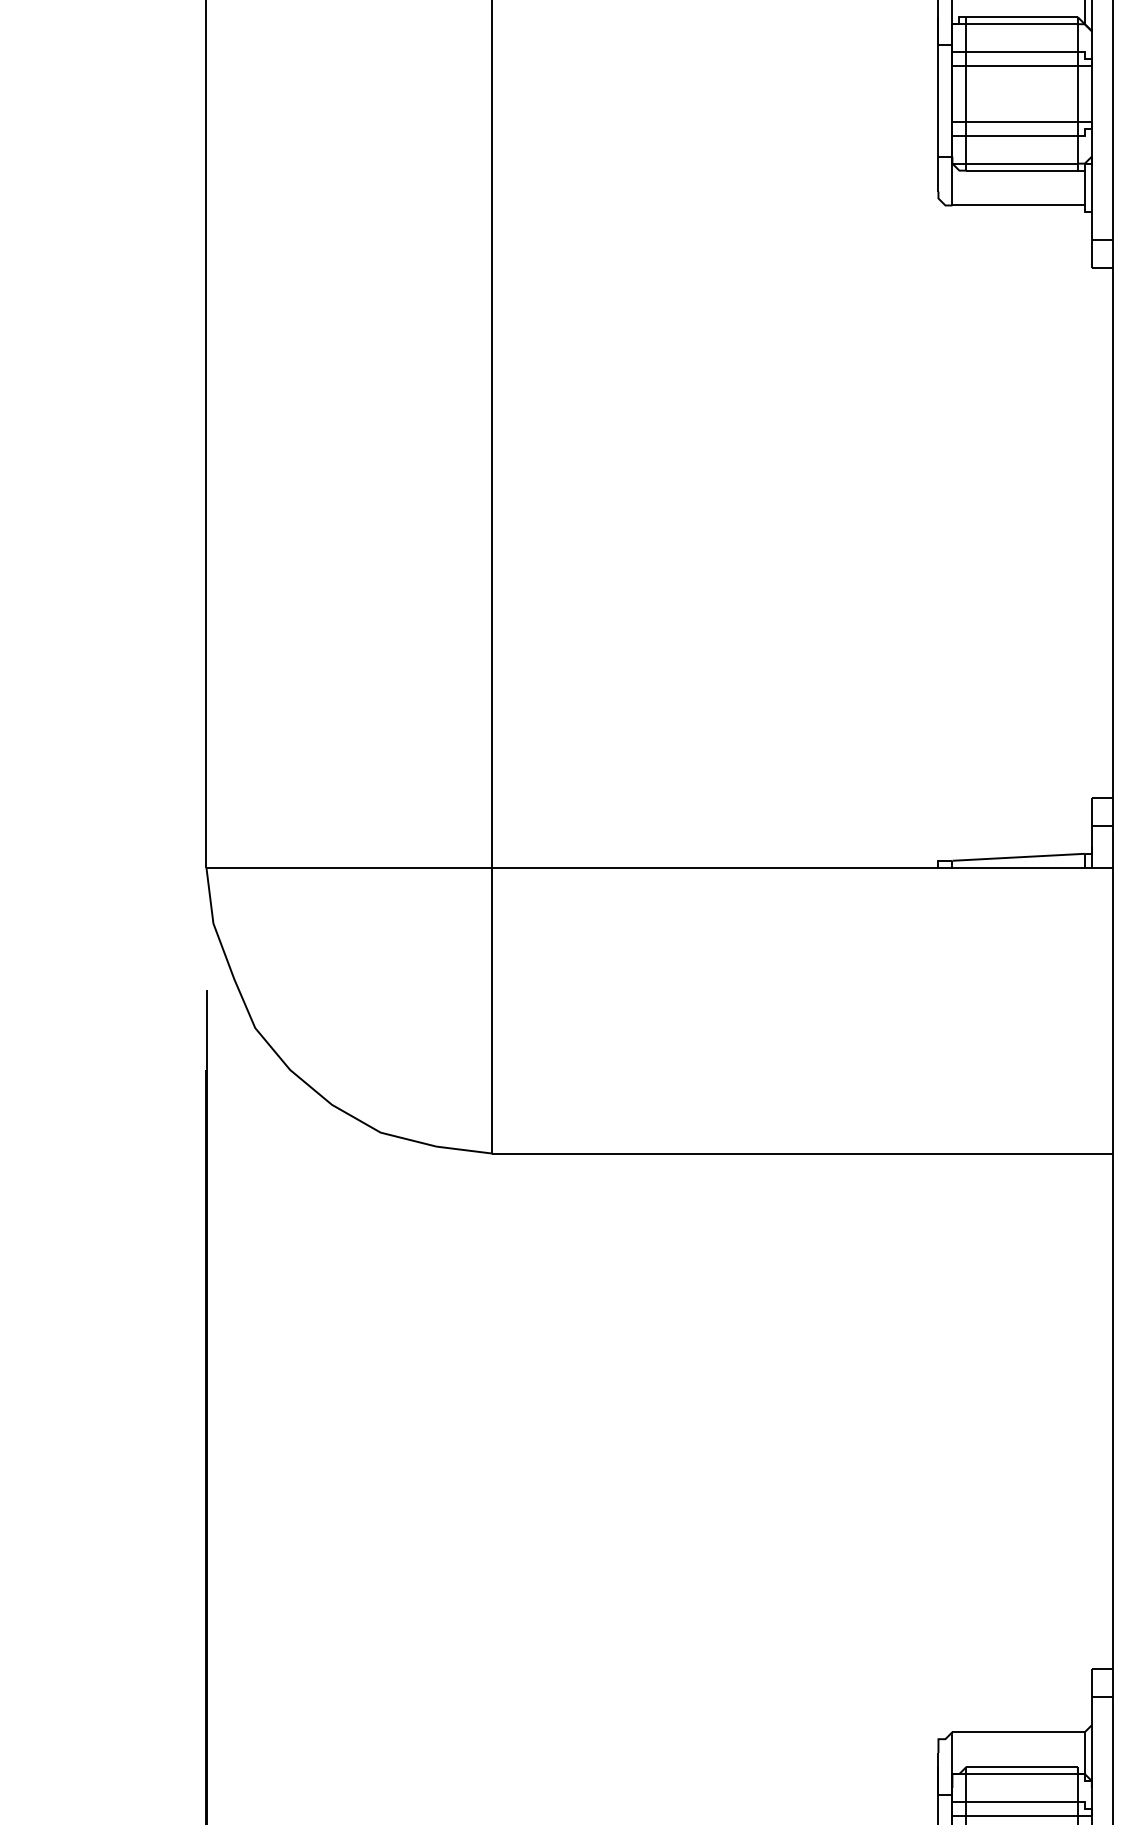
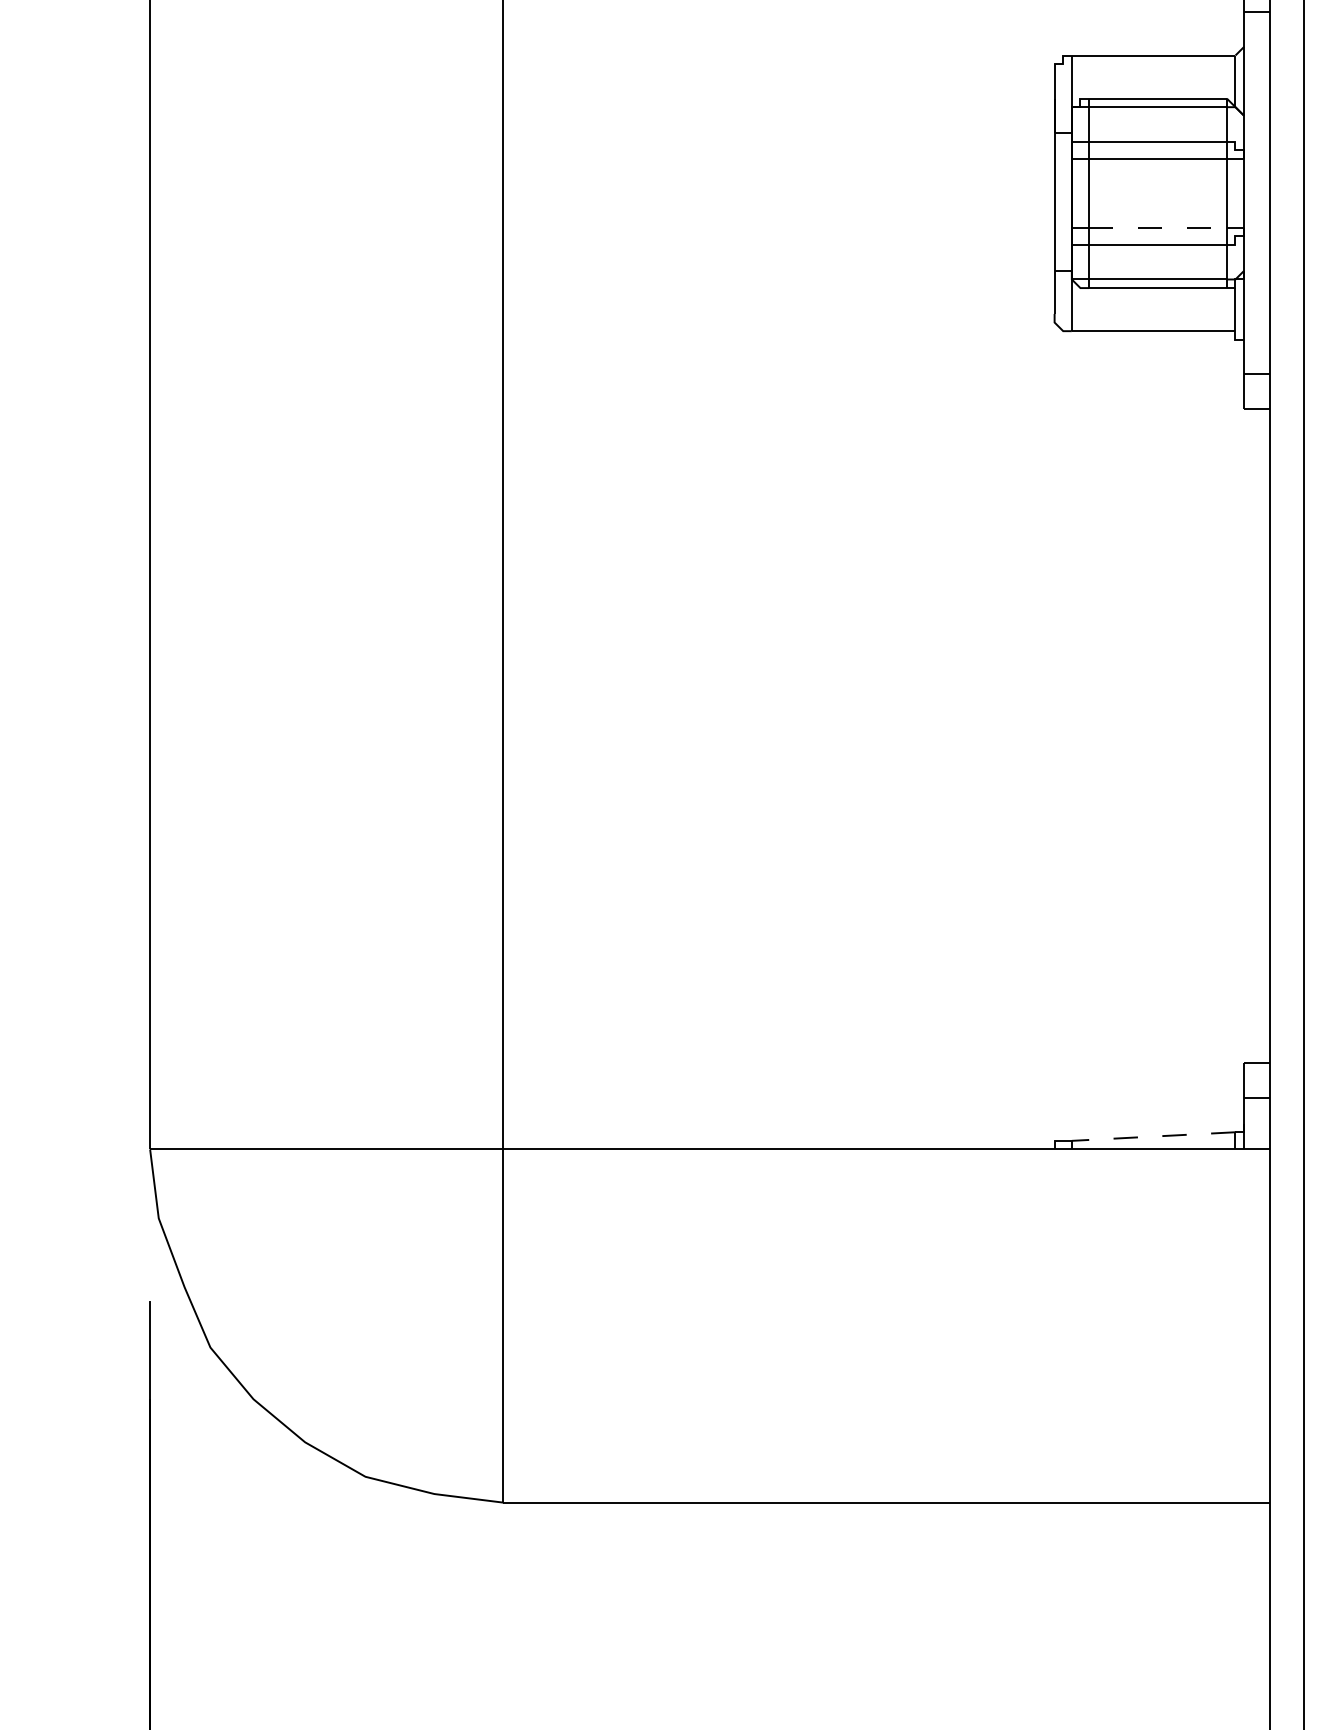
line: (1022, 121) -> (1158, 227), solid -> dashed
line: (1018, 857) -> (1153, 1136), solid -> dashed

